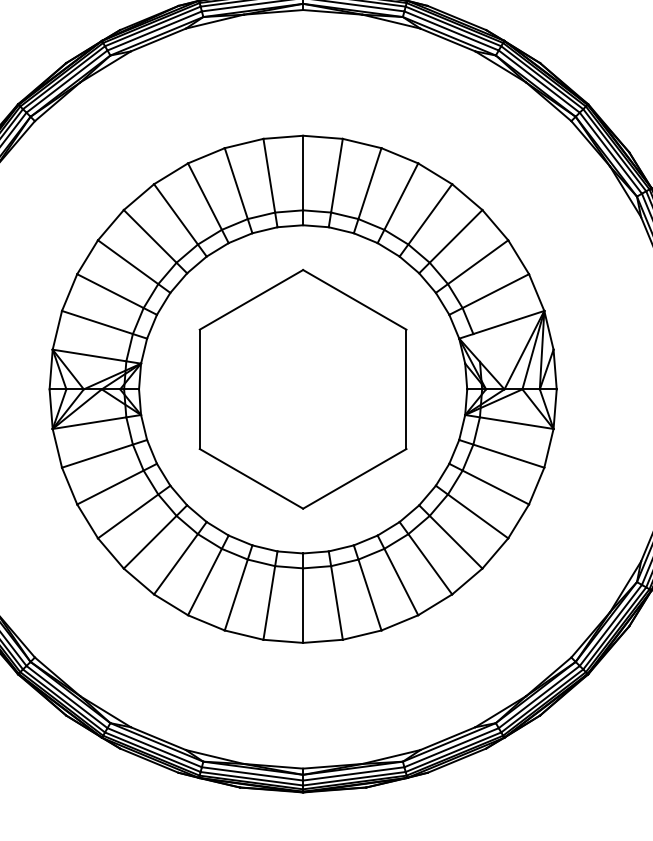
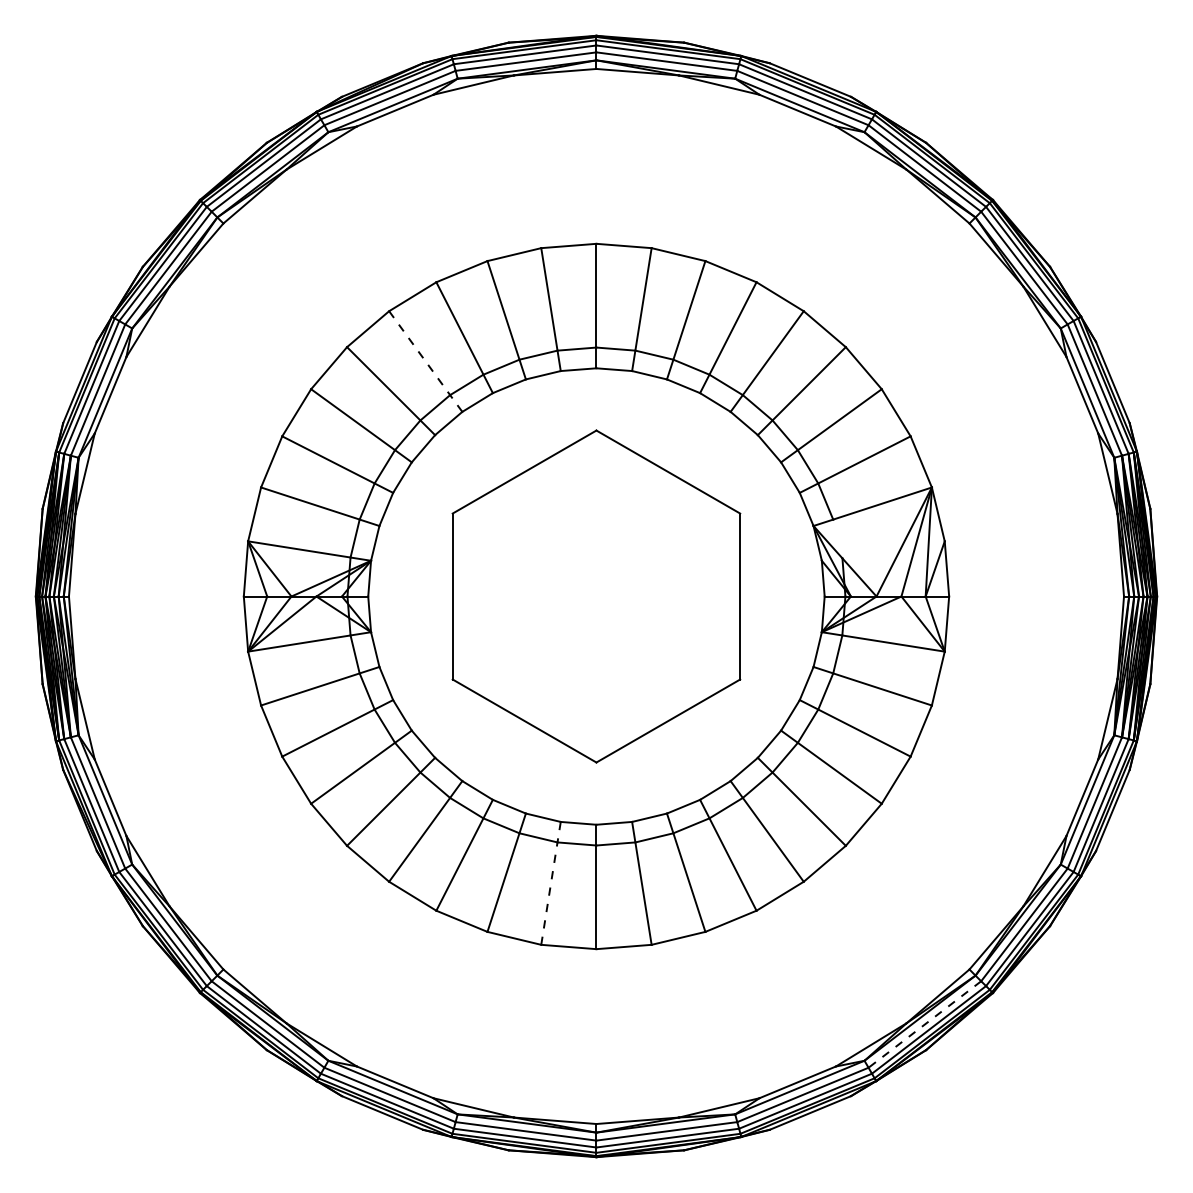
line: (180, 220) -> (425, 361), solid -> dashed
line: (270, 595) -> (550, 883), solid -> dashed
line: (539, 697) -> (924, 1024), solid -> dashed

